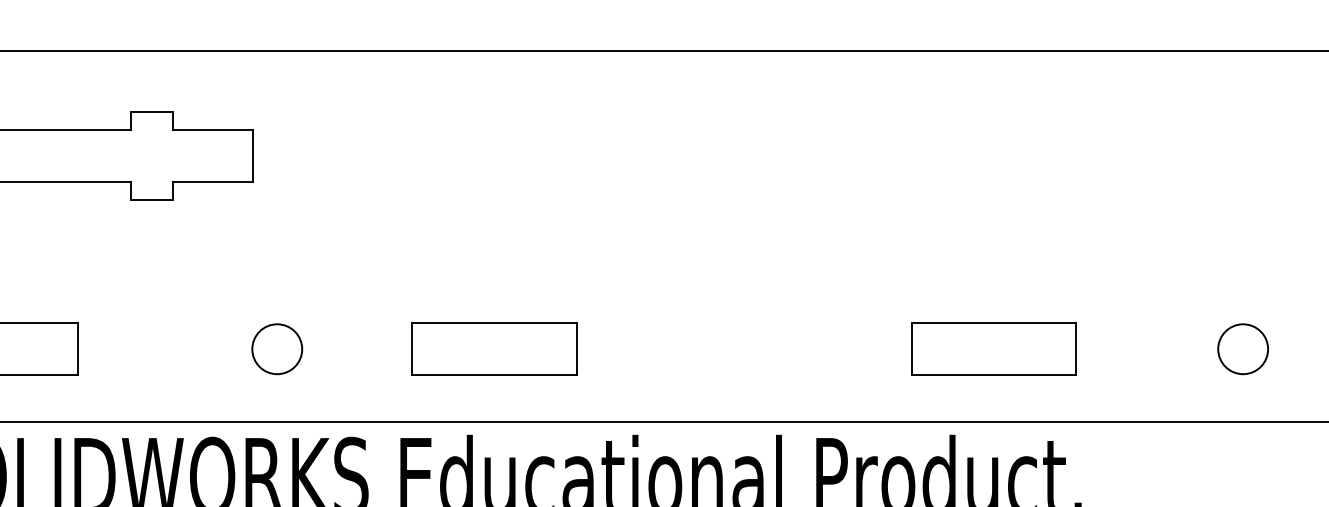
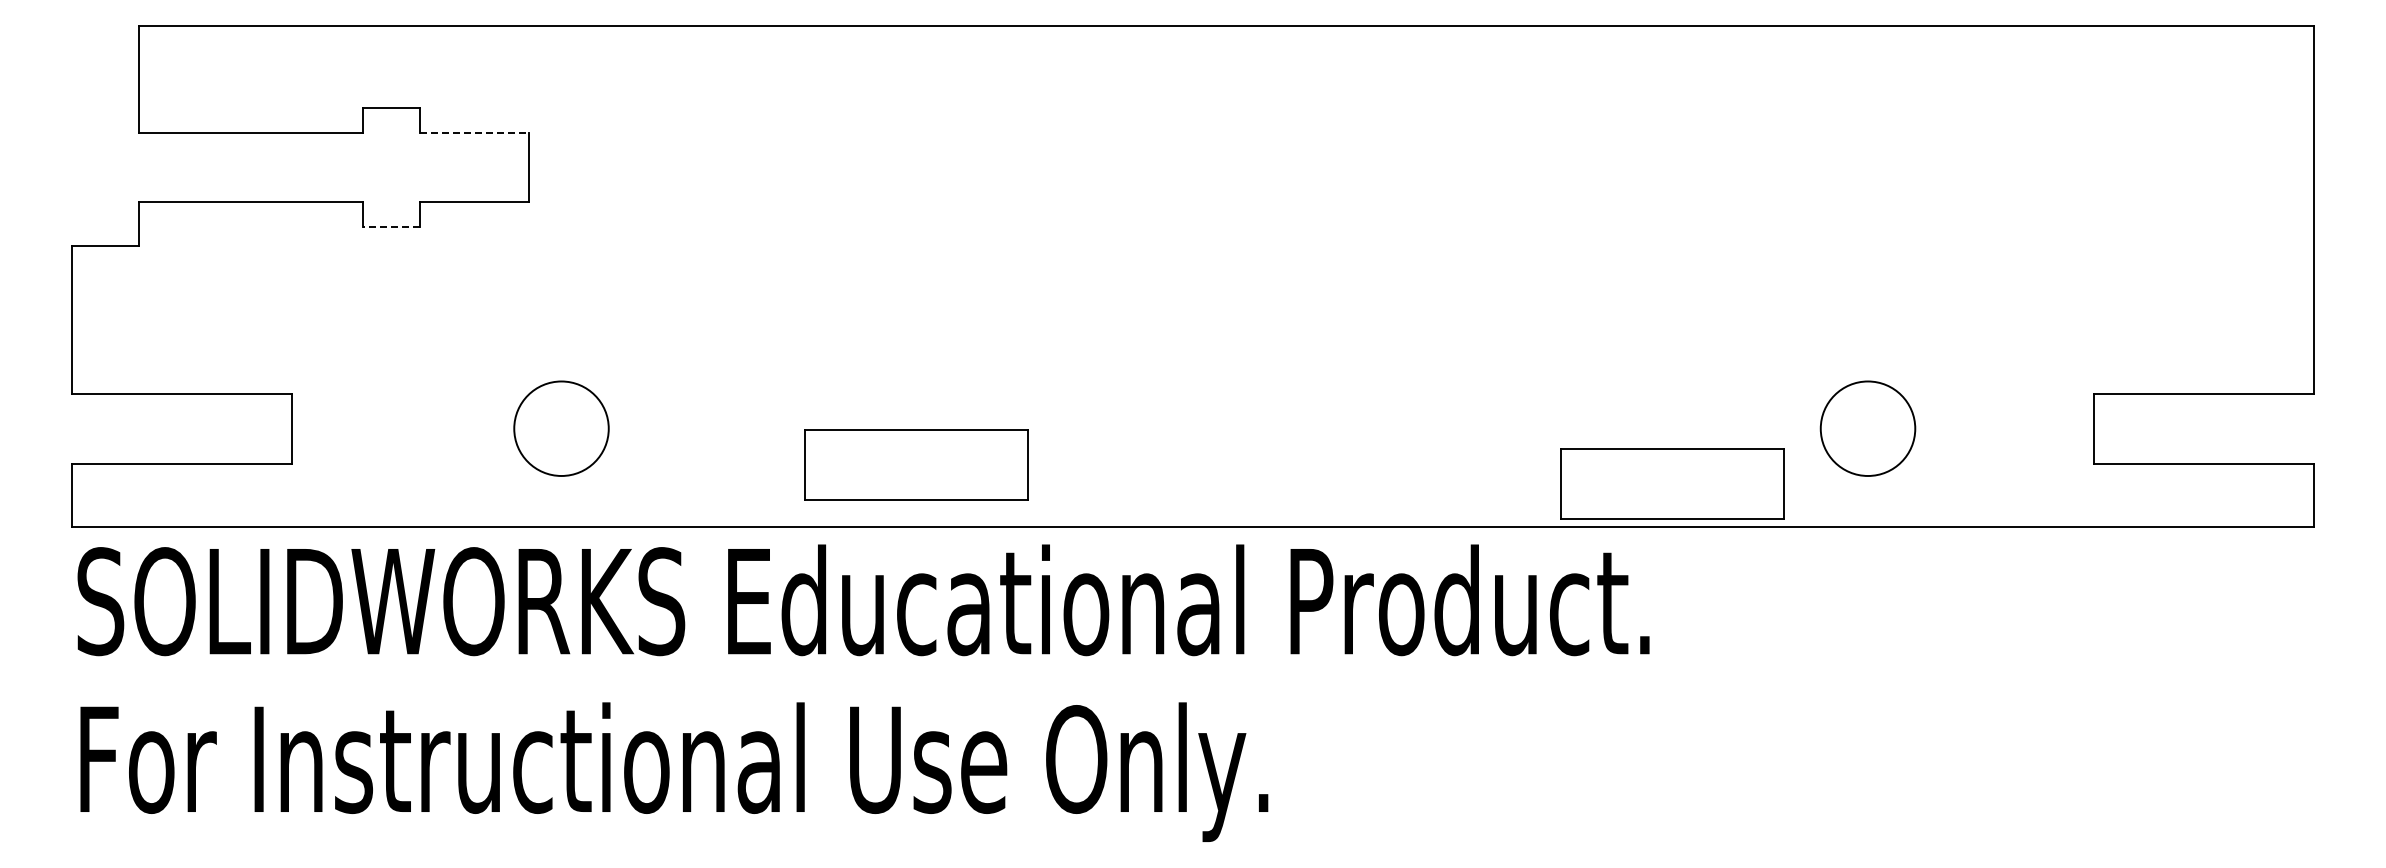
line: (212, 130) -> (474, 132), solid -> dashed
line: (151, 200) -> (391, 227), solid -> dashed
circle: (277, 349) -> (561, 428), size x1.4
part: (494, 349) -> (916, 464), moved
part: (993, 349) -> (1672, 483), moved
circle: (1242, 349) -> (1867, 428), size x1.4

